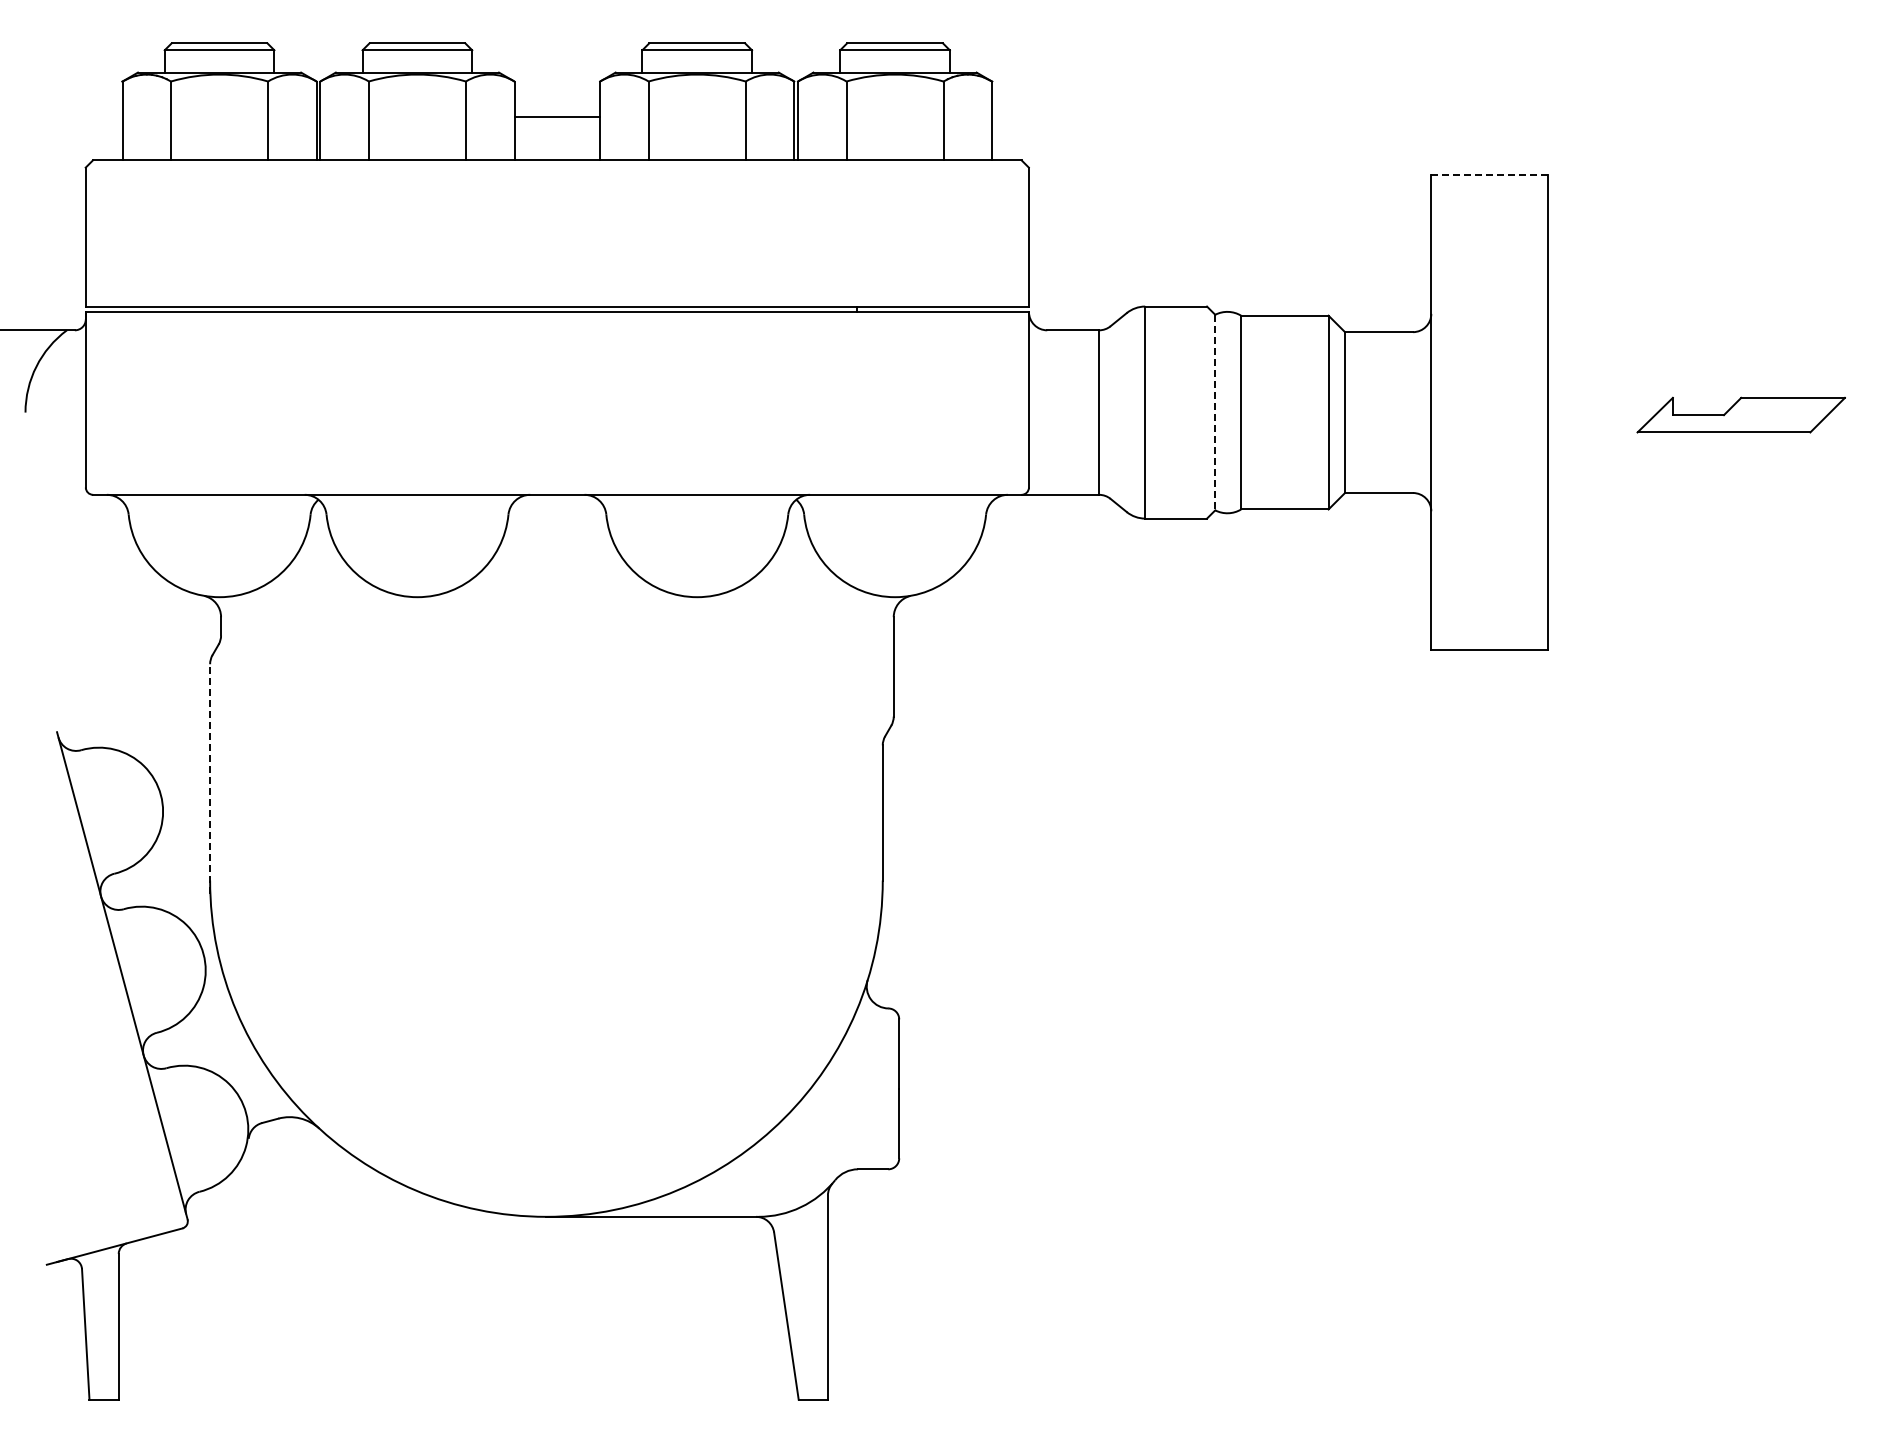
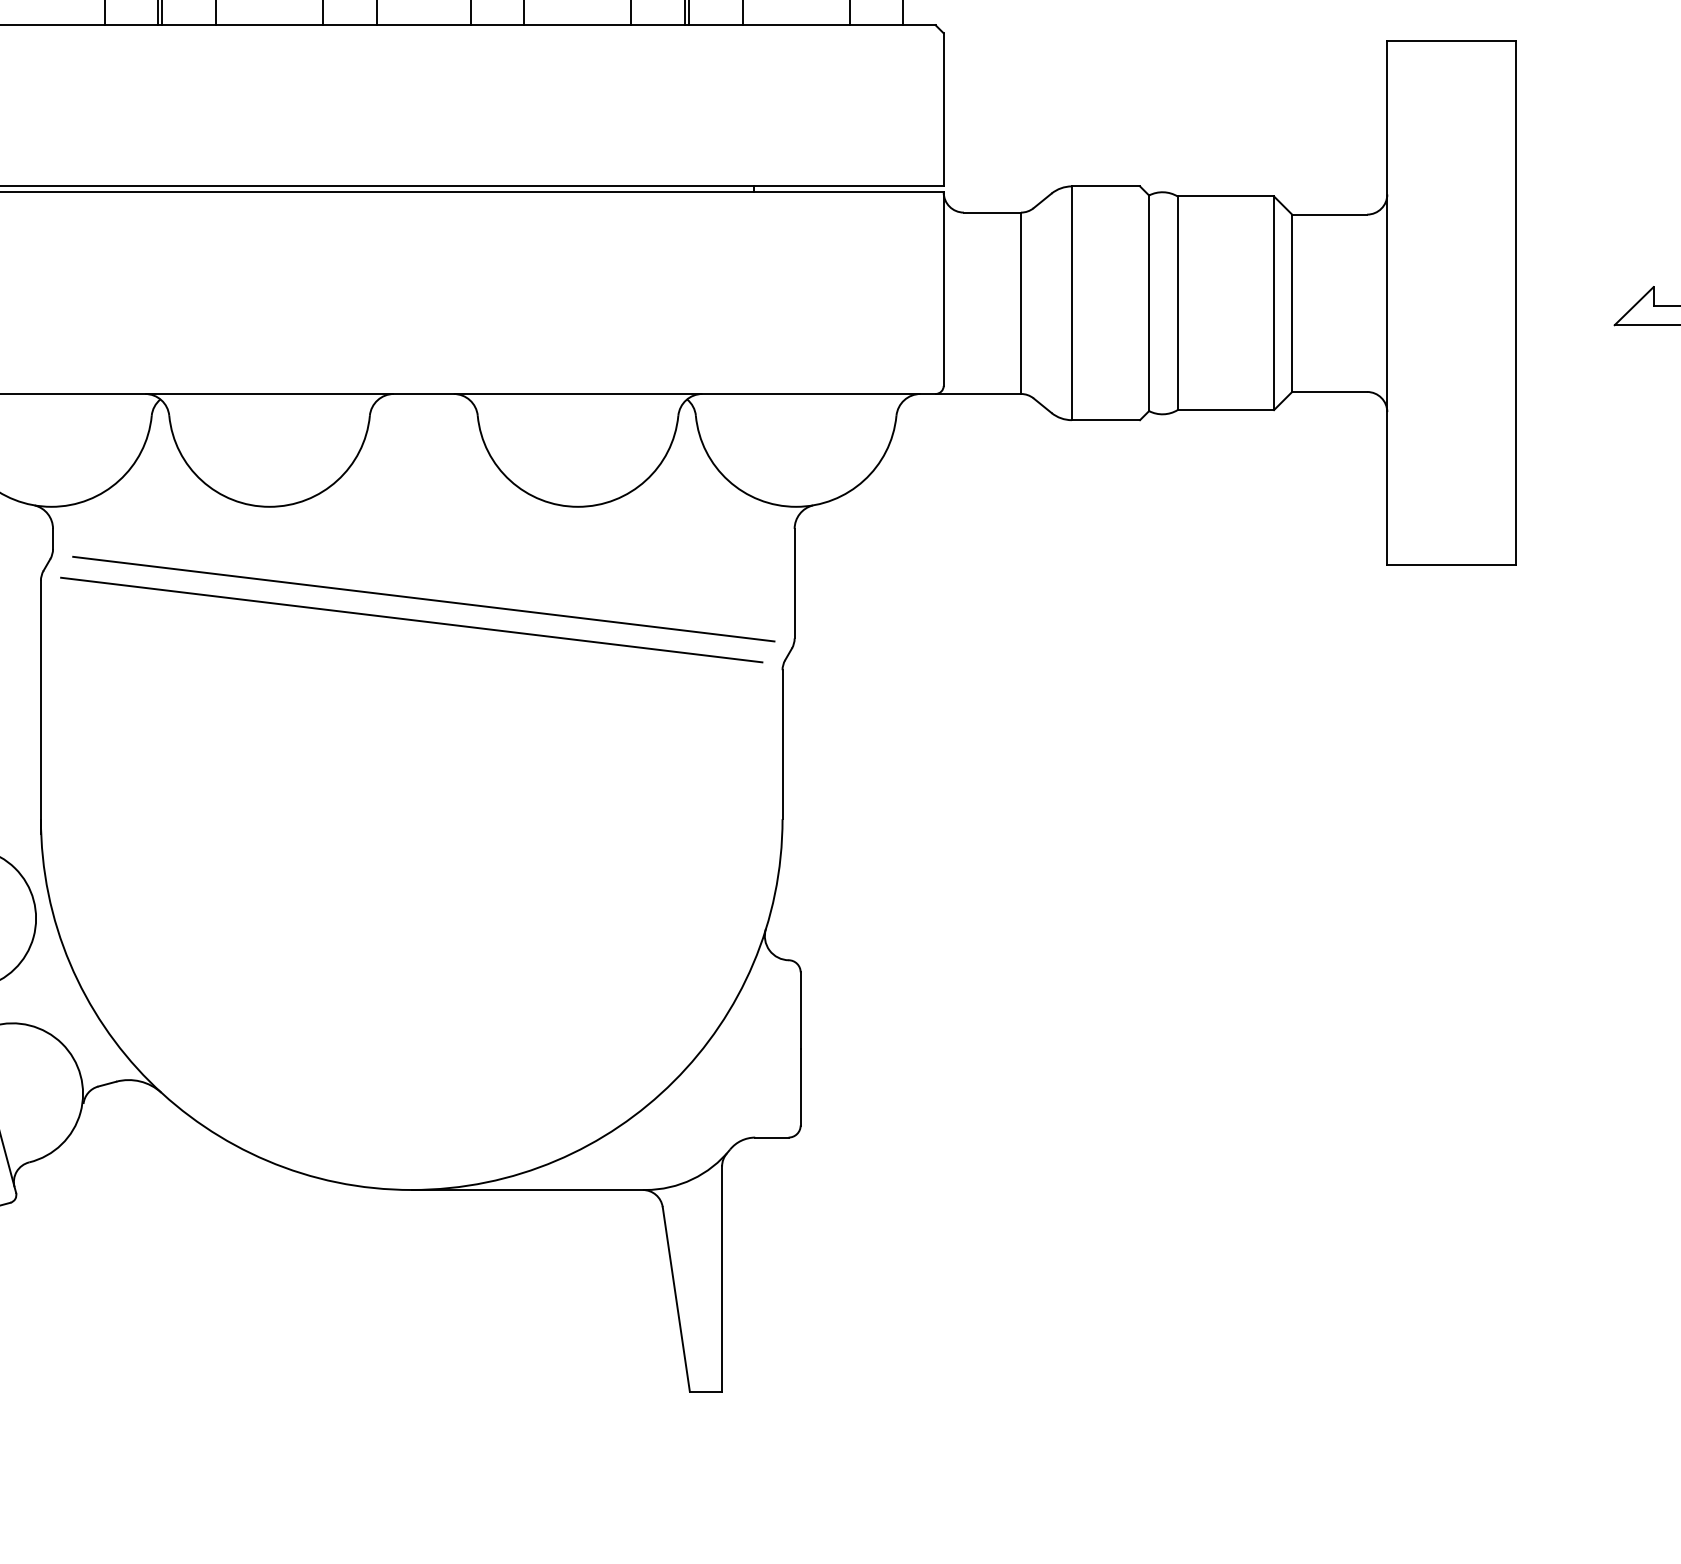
line: (1489, 174) -> (1451, 40), dashed -> solid
line: (1215, 412) -> (1149, 303), dashed -> solid
line: (557, 680) -> (423, 598), added
line: (546, 699) -> (411, 619), added
line: (210, 778) -> (41, 706), dashed -> solid

